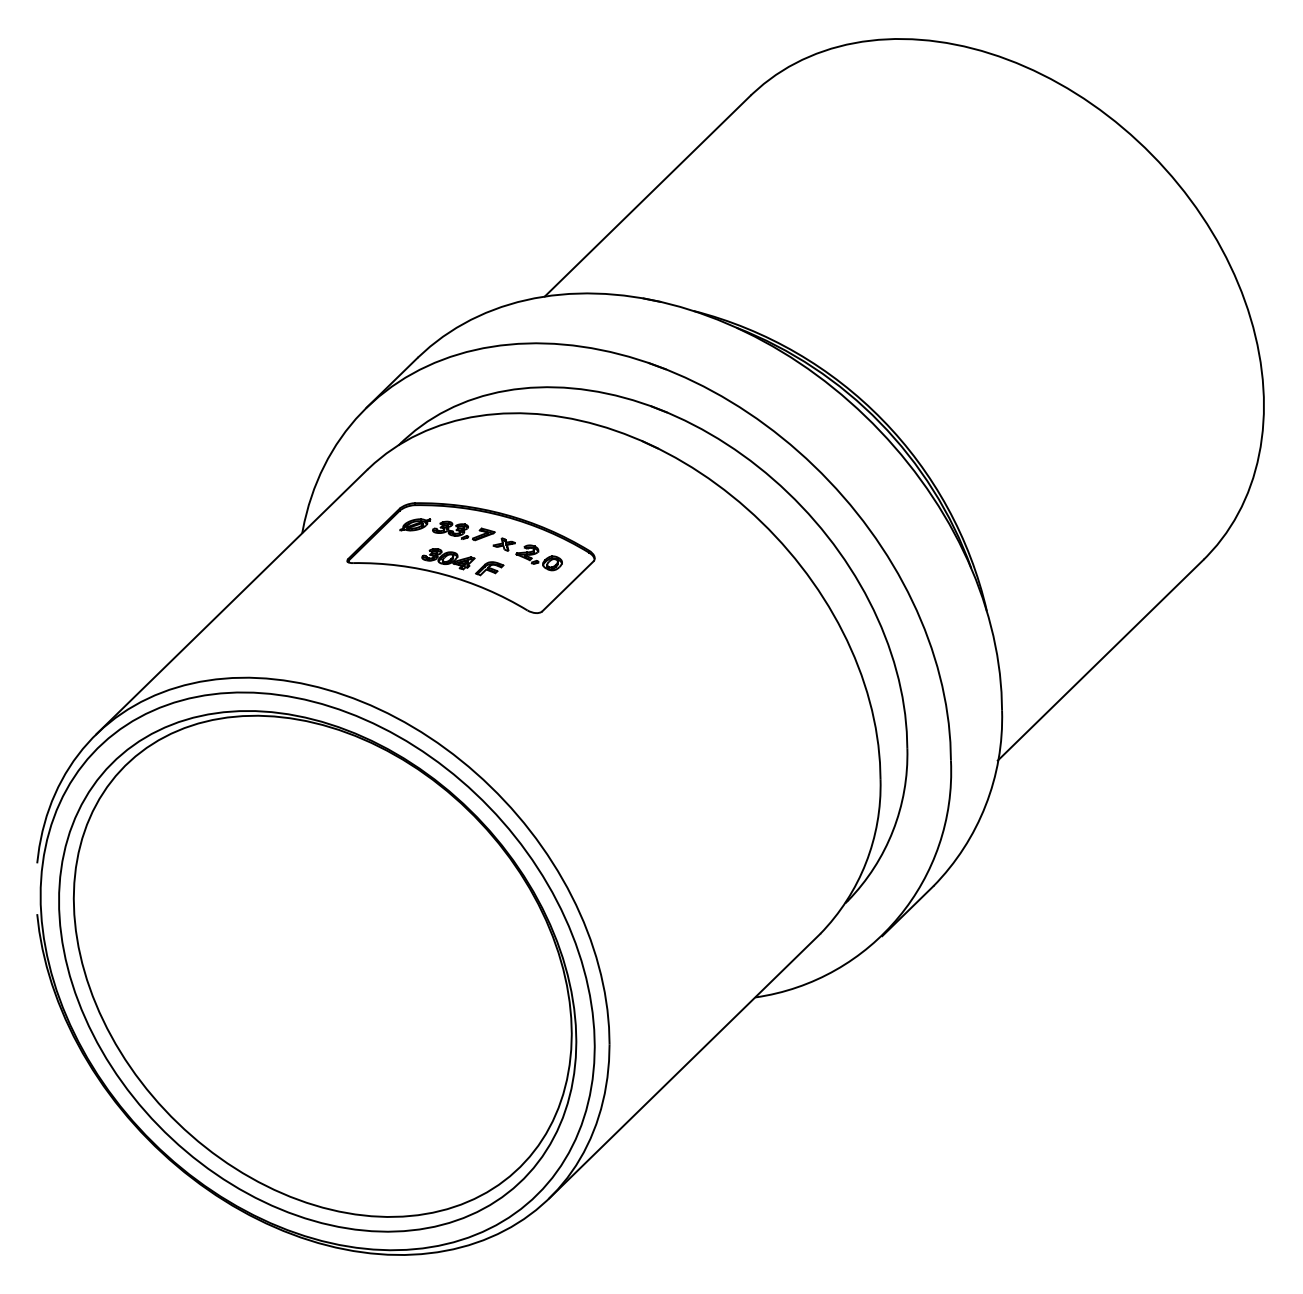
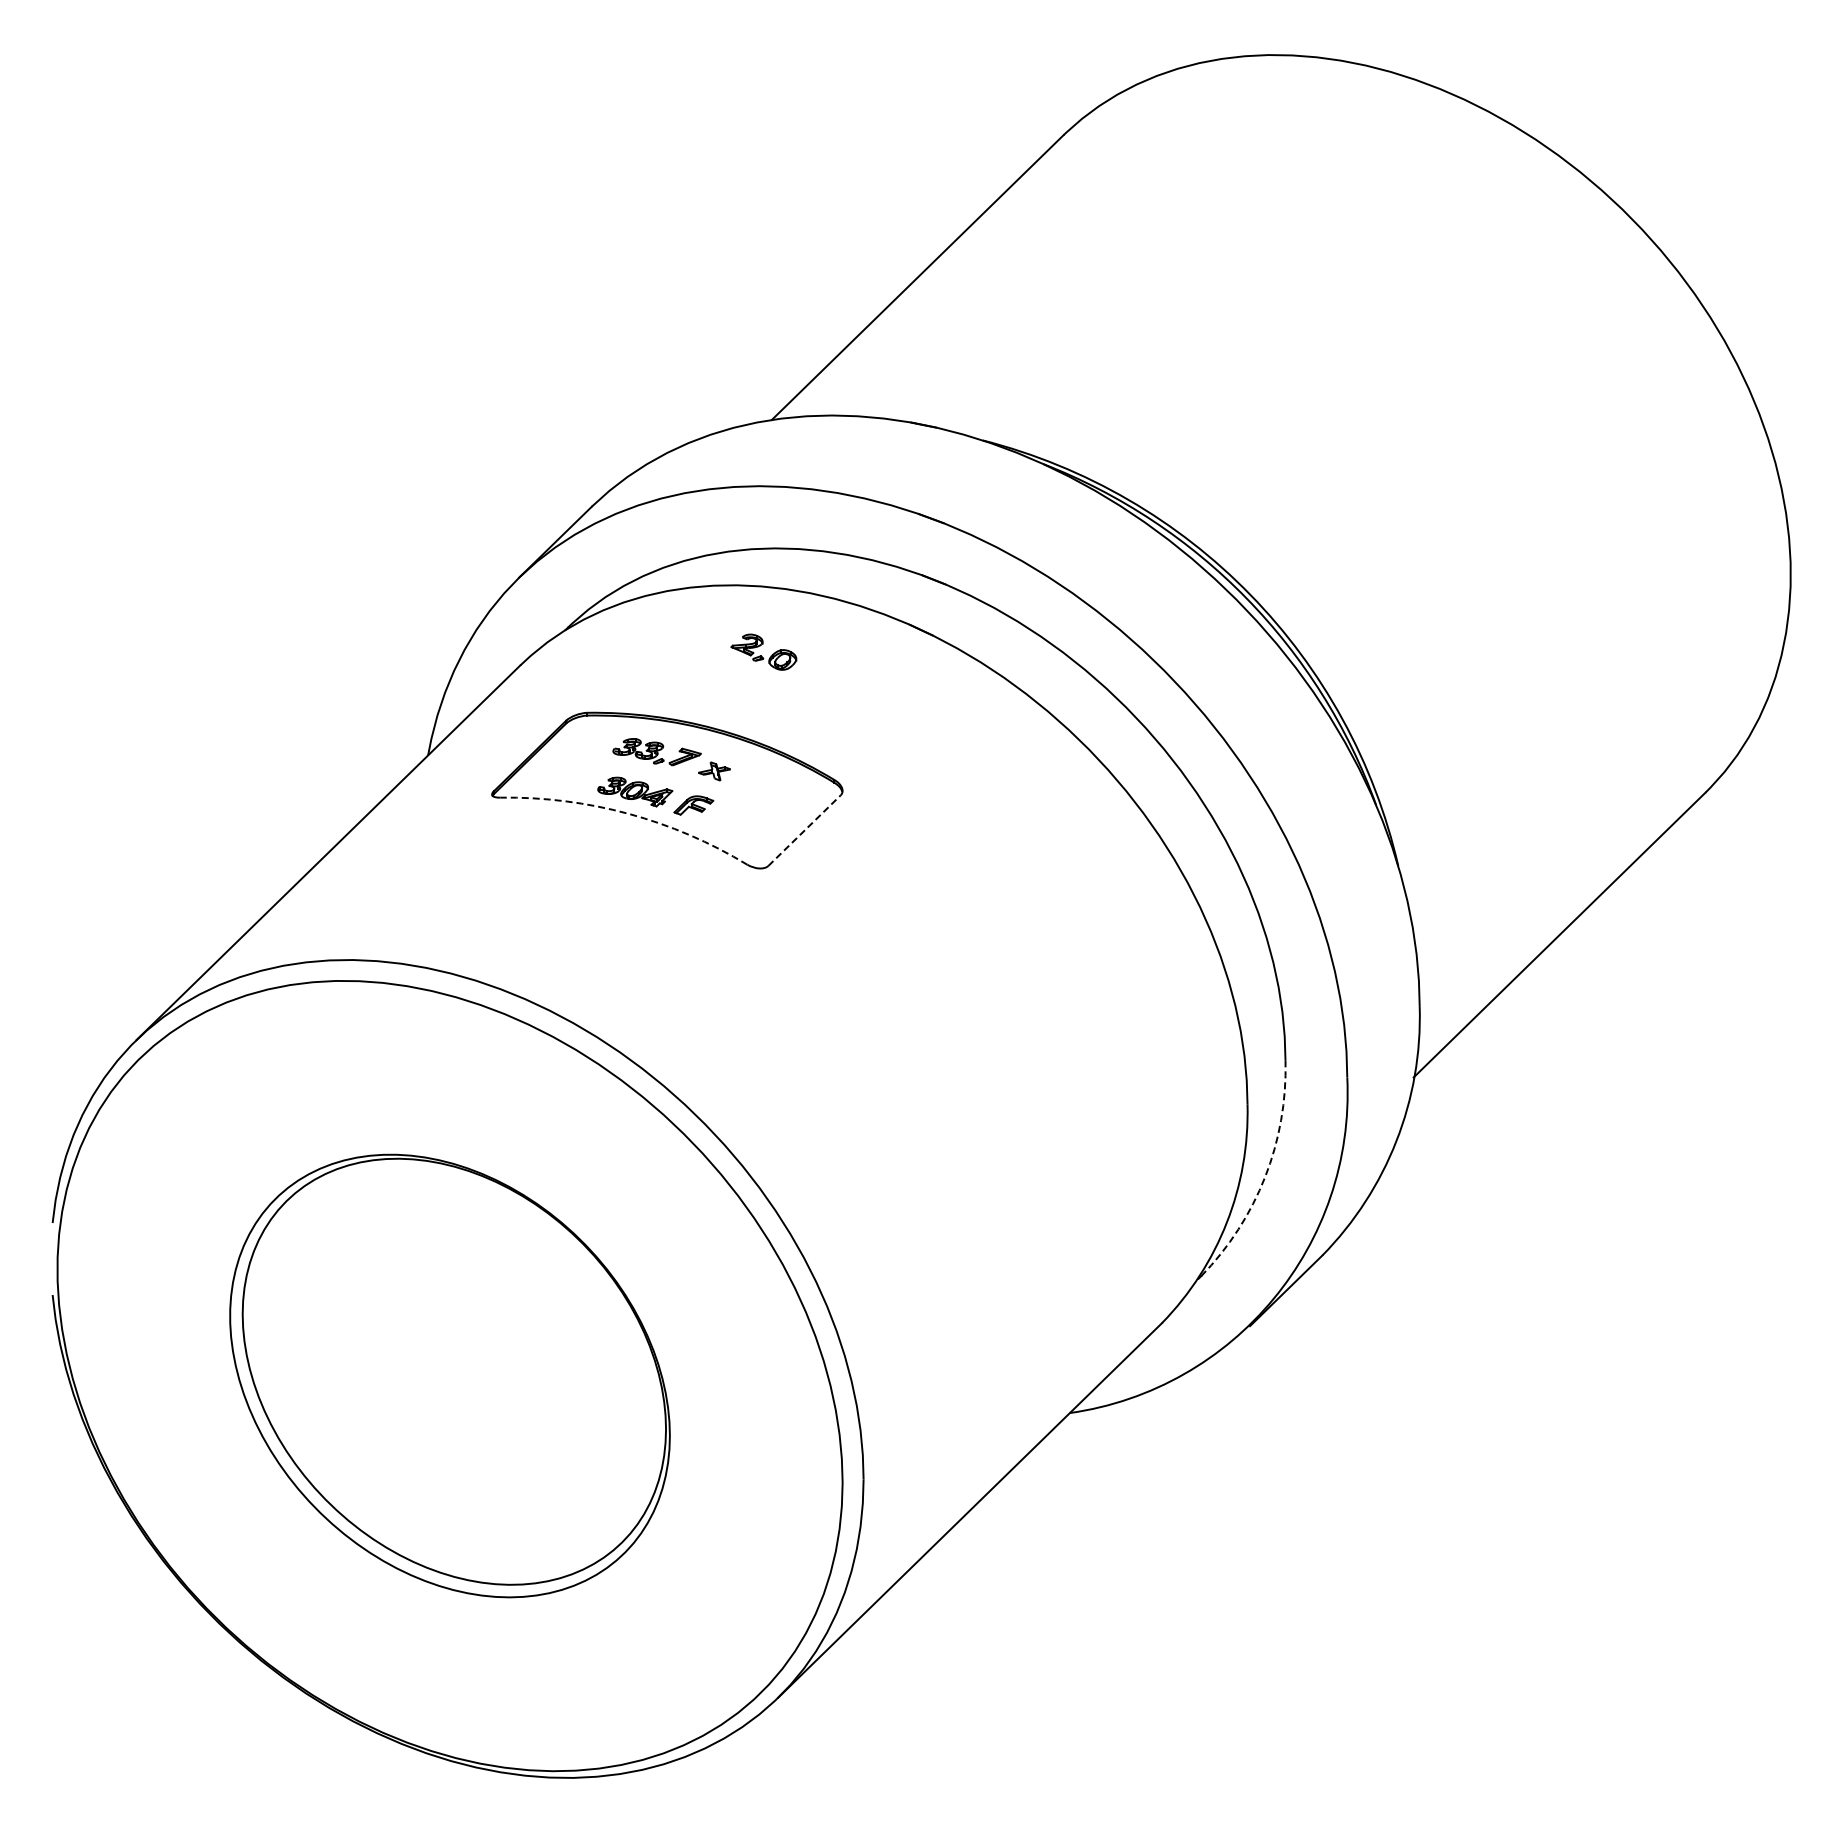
part: (414, 524) -> (587, 743), removed
part: (538, 557) -> (763, 651), moved
arc: (443, 574) -> (628, 813), solid -> dashed
line: (567, 586) -> (804, 830), solid -> dashed
arc: (893, 831) -> (1265, 1177), solid -> dashed
part: (317, 970) -> (449, 1375), size x0.6

